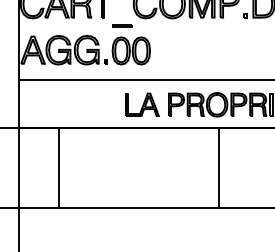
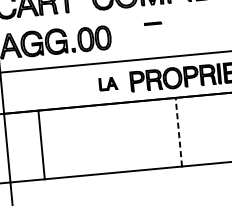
line: (122, 25) -> (153, 23), moved
part: (142, 104) -> (108, 83), size x0.6
line: (218, 167) -> (178, 132), solid -> dashed

